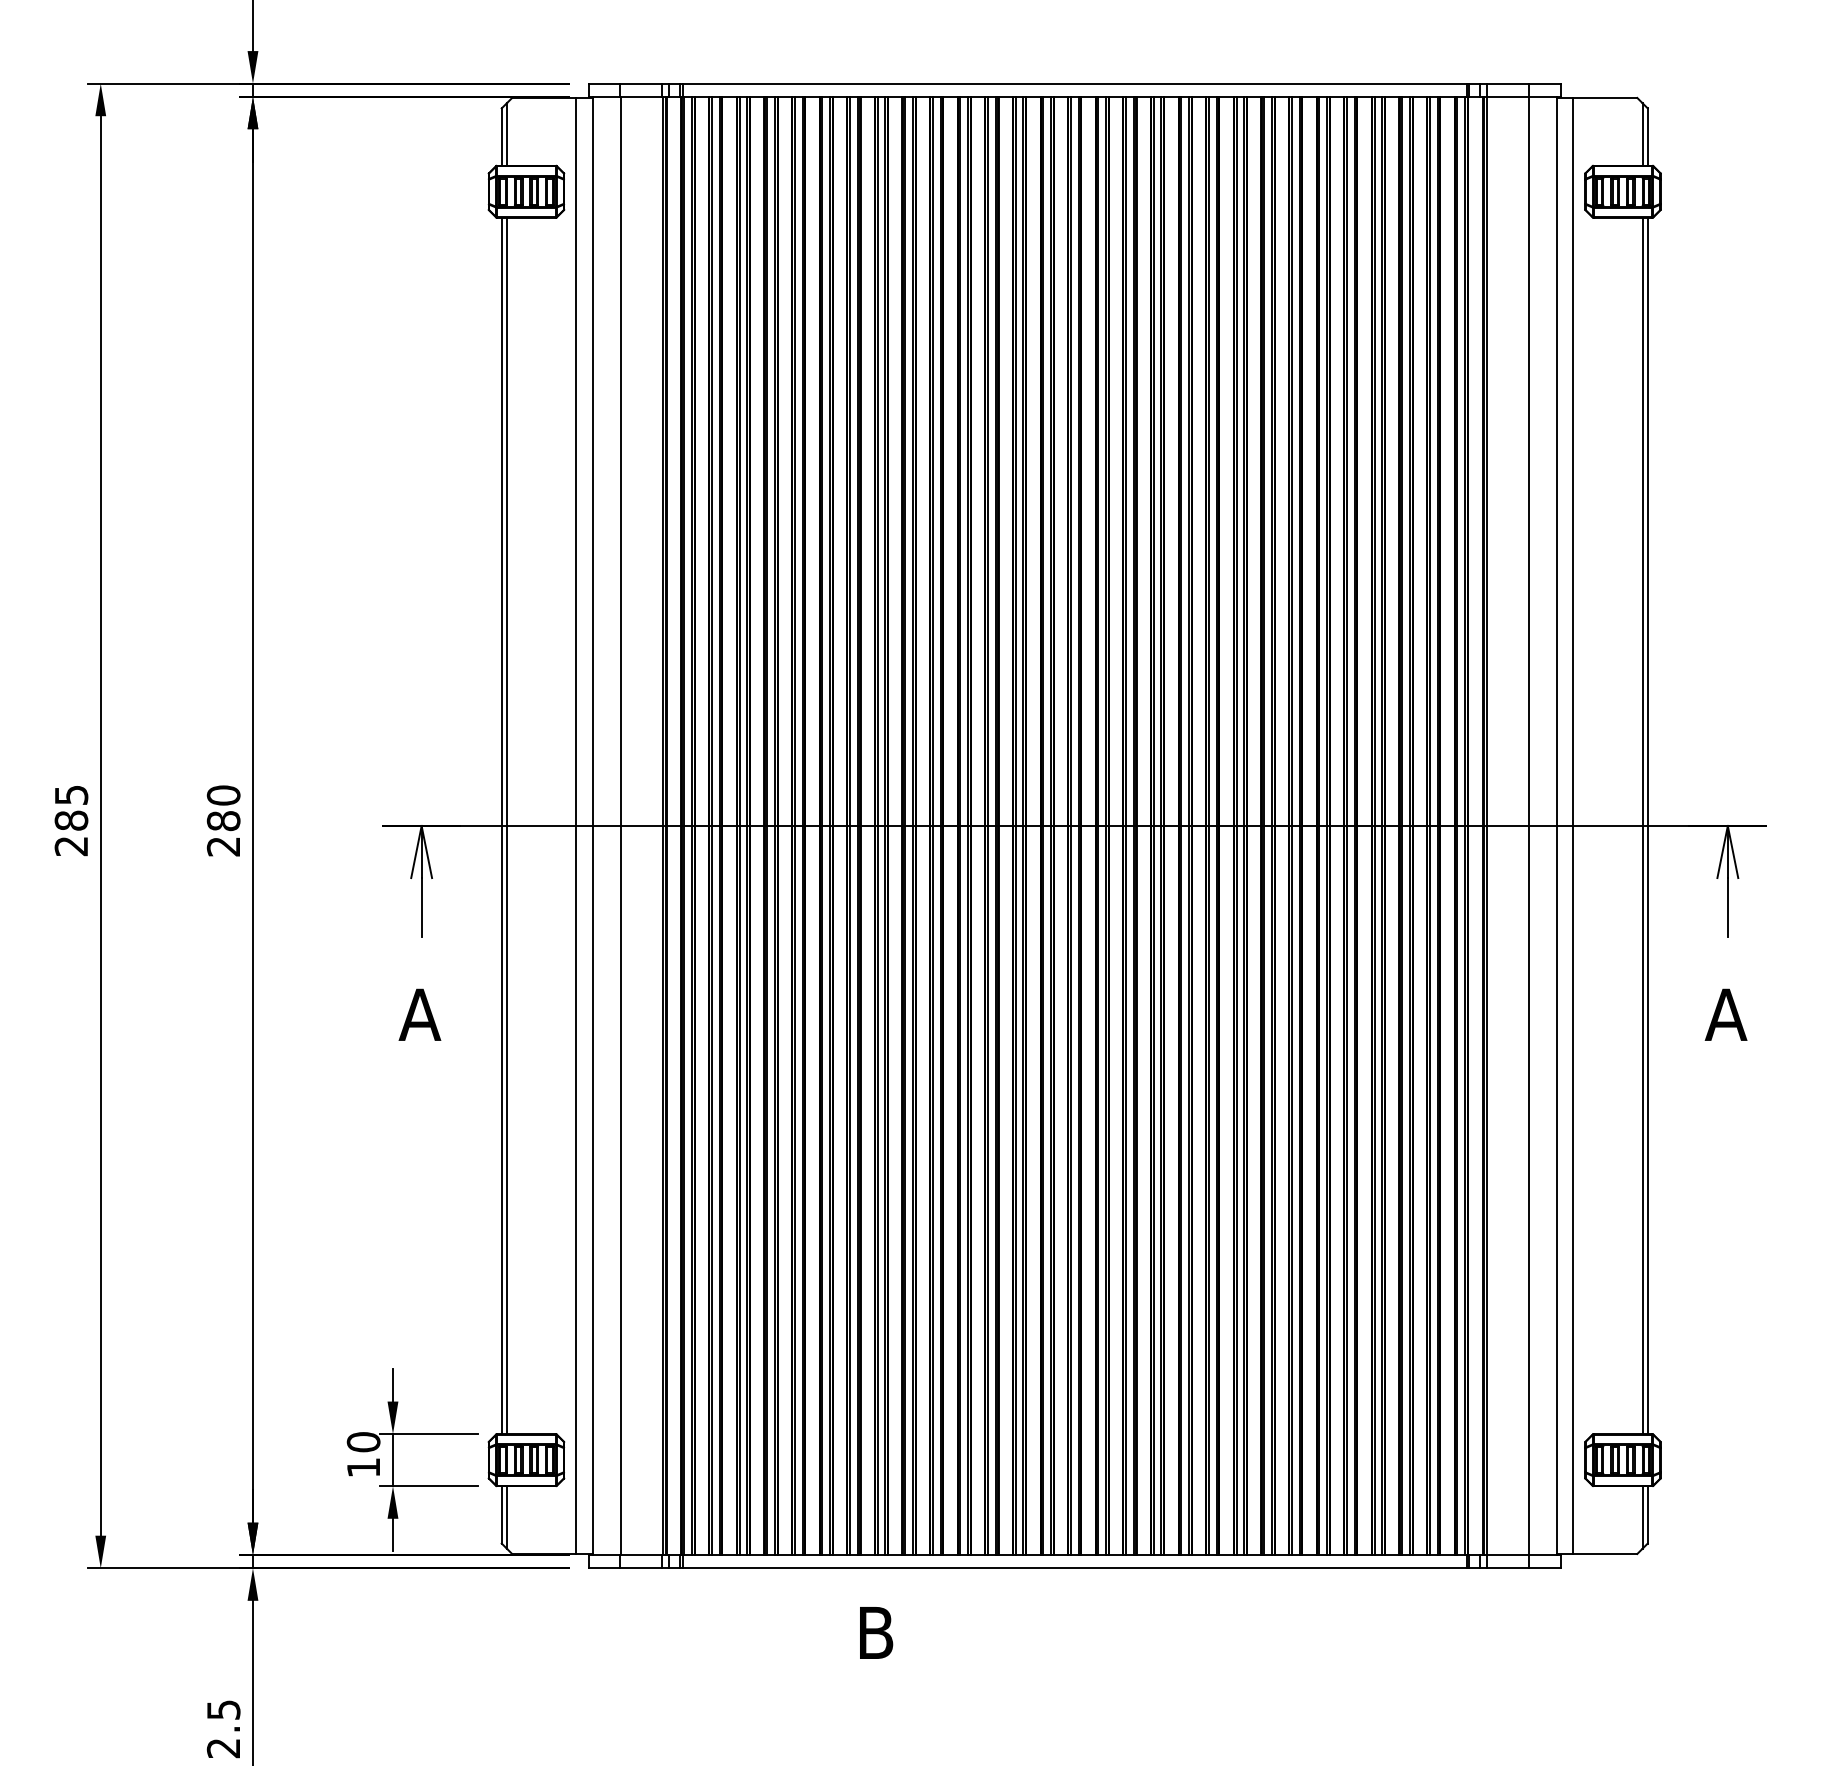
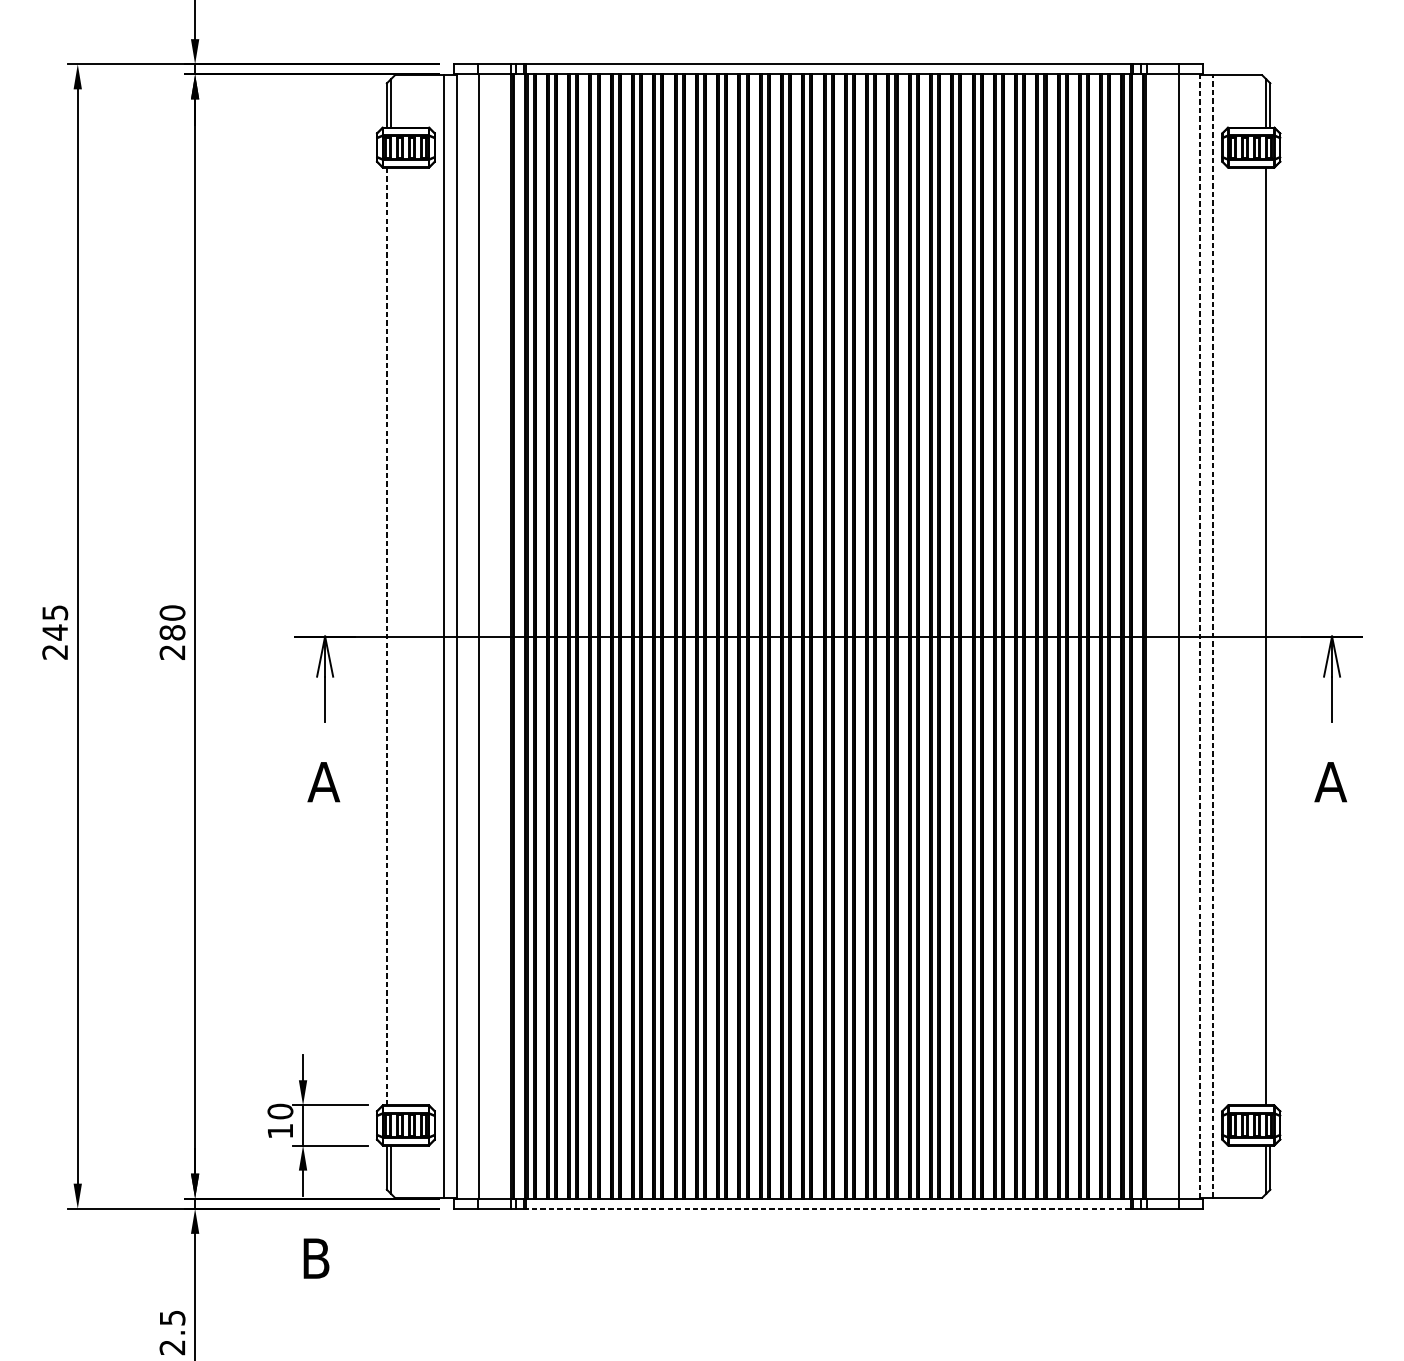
text: (71, 820) -> (55, 632), 285 -> 245
line: (506, 825) -> (390, 636), removed
line: (1556, 825) -> (1200, 636), solid -> dashed
line: (1573, 825) -> (1213, 636), solid -> dashed
line: (1647, 825) -> (1270, 636), removed
line: (501, 826) -> (386, 636), solid -> dashed
line: (1074, 1568) -> (828, 1208), solid -> dashed
text: (876, 1632) -> (316, 1258), moved

